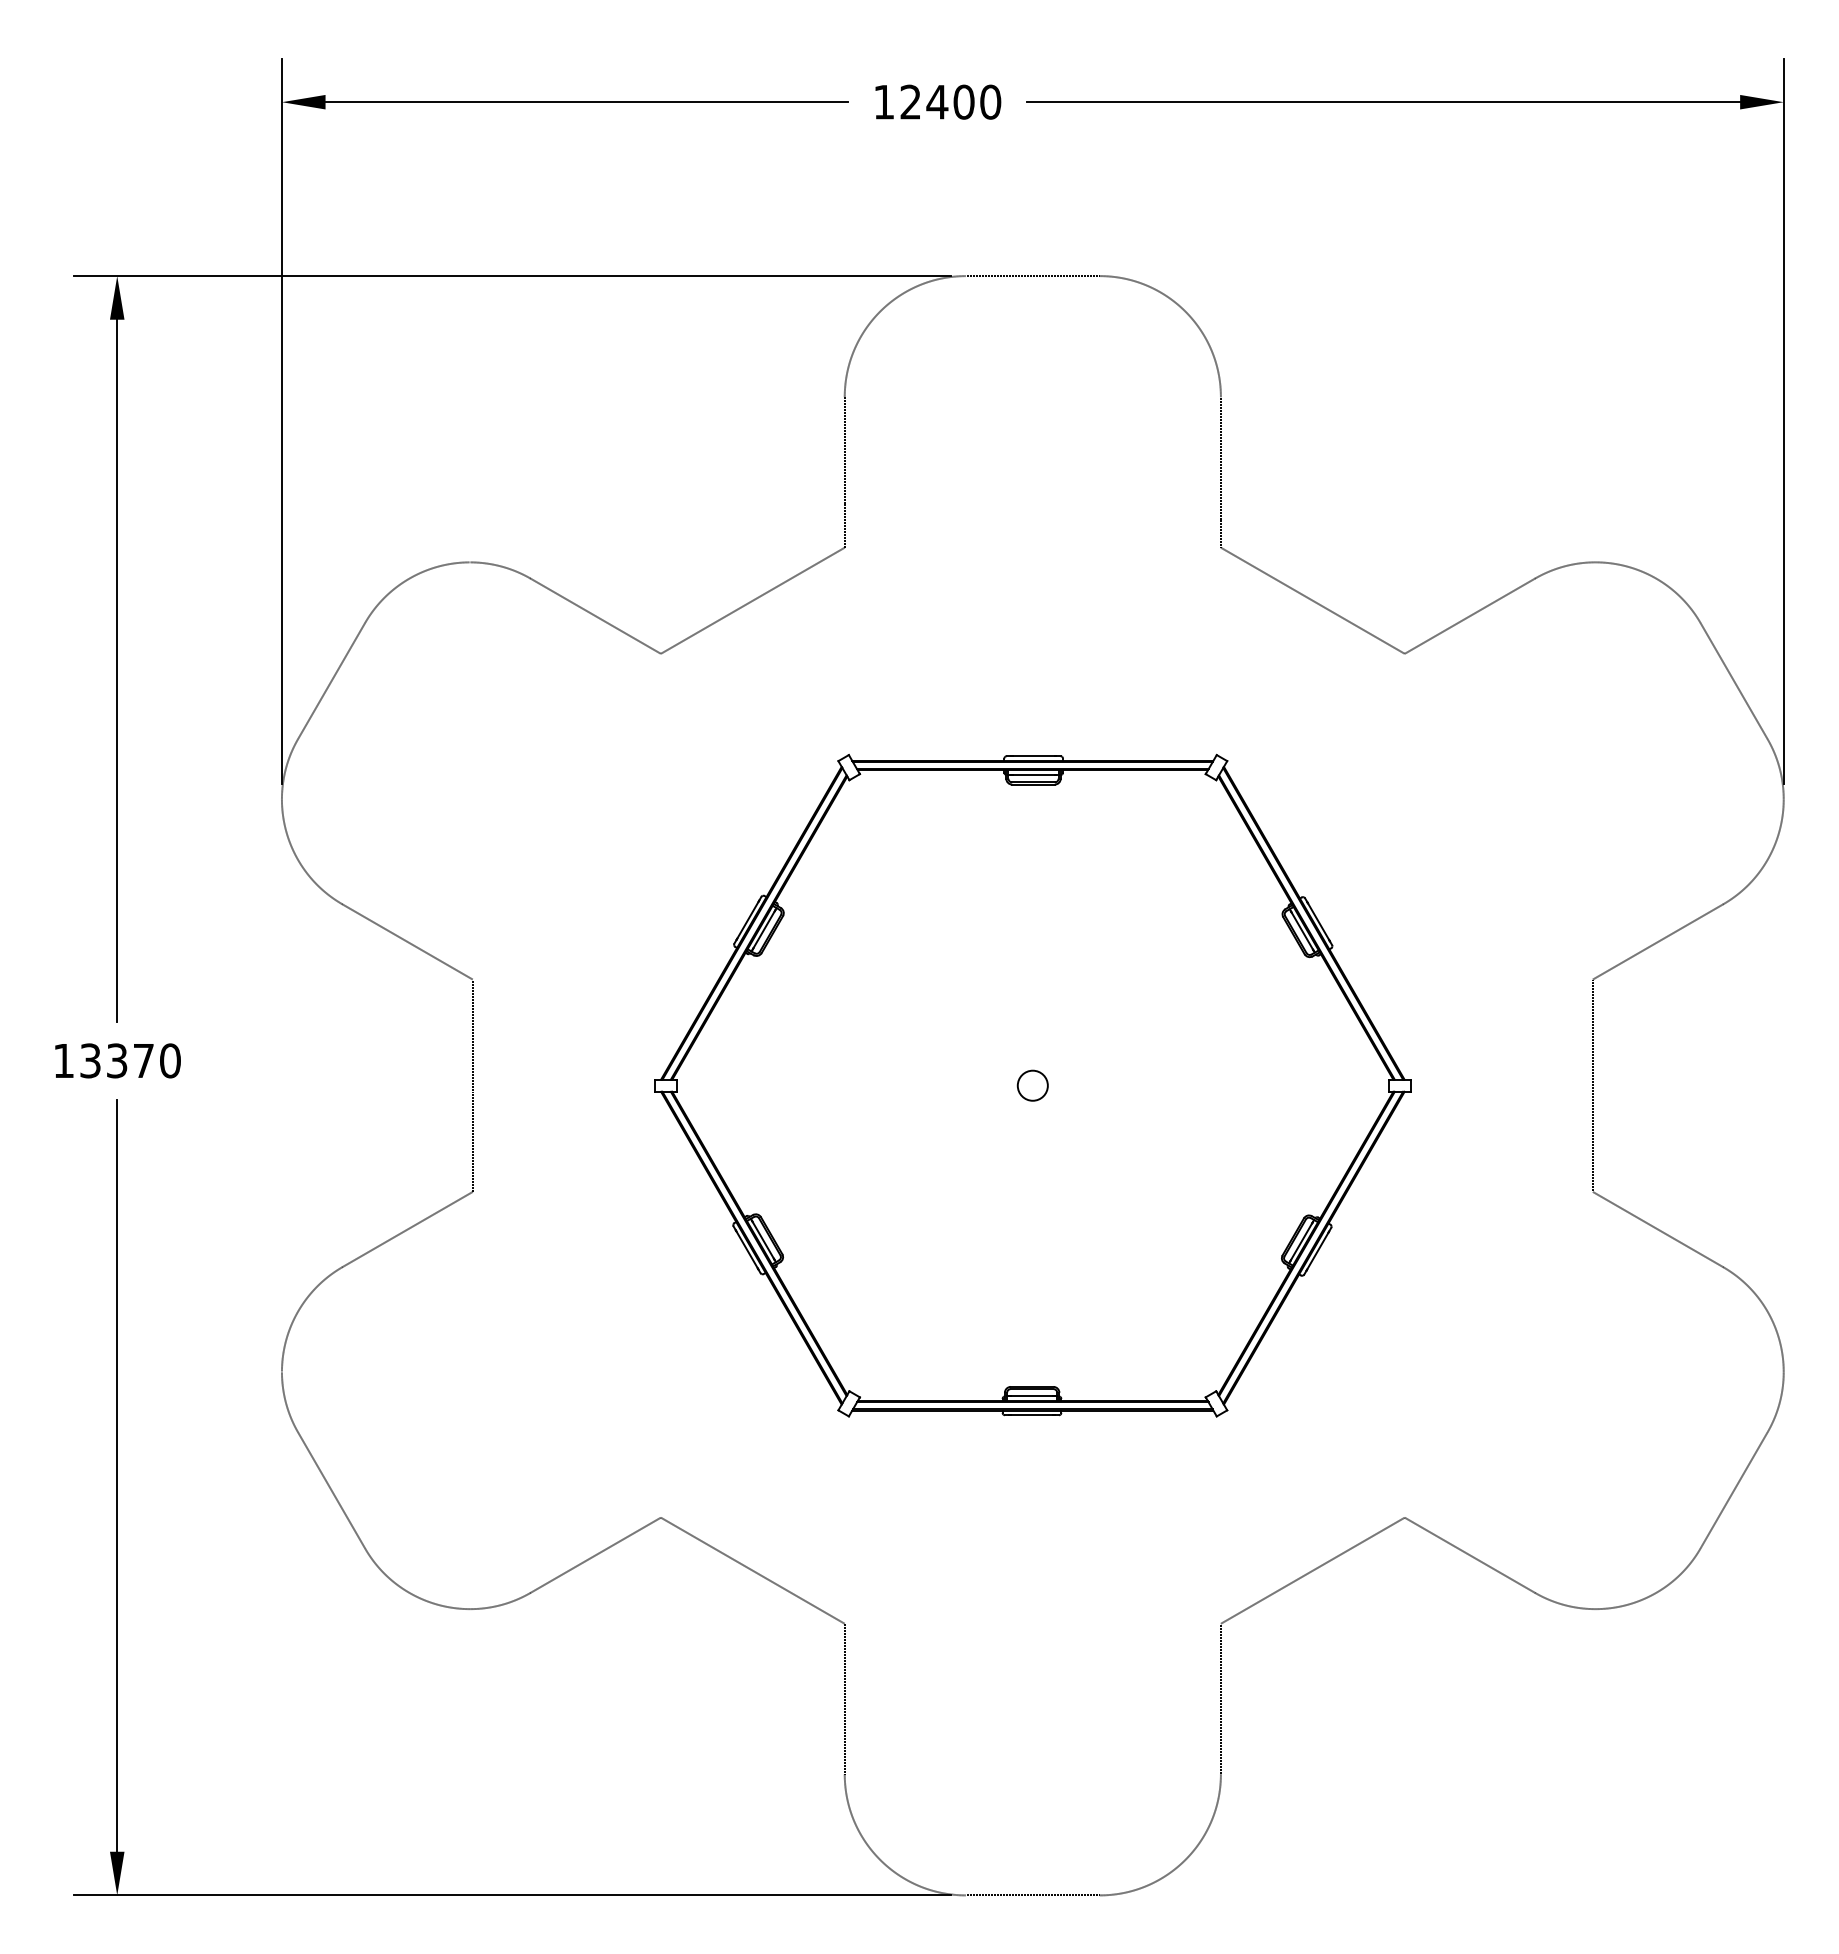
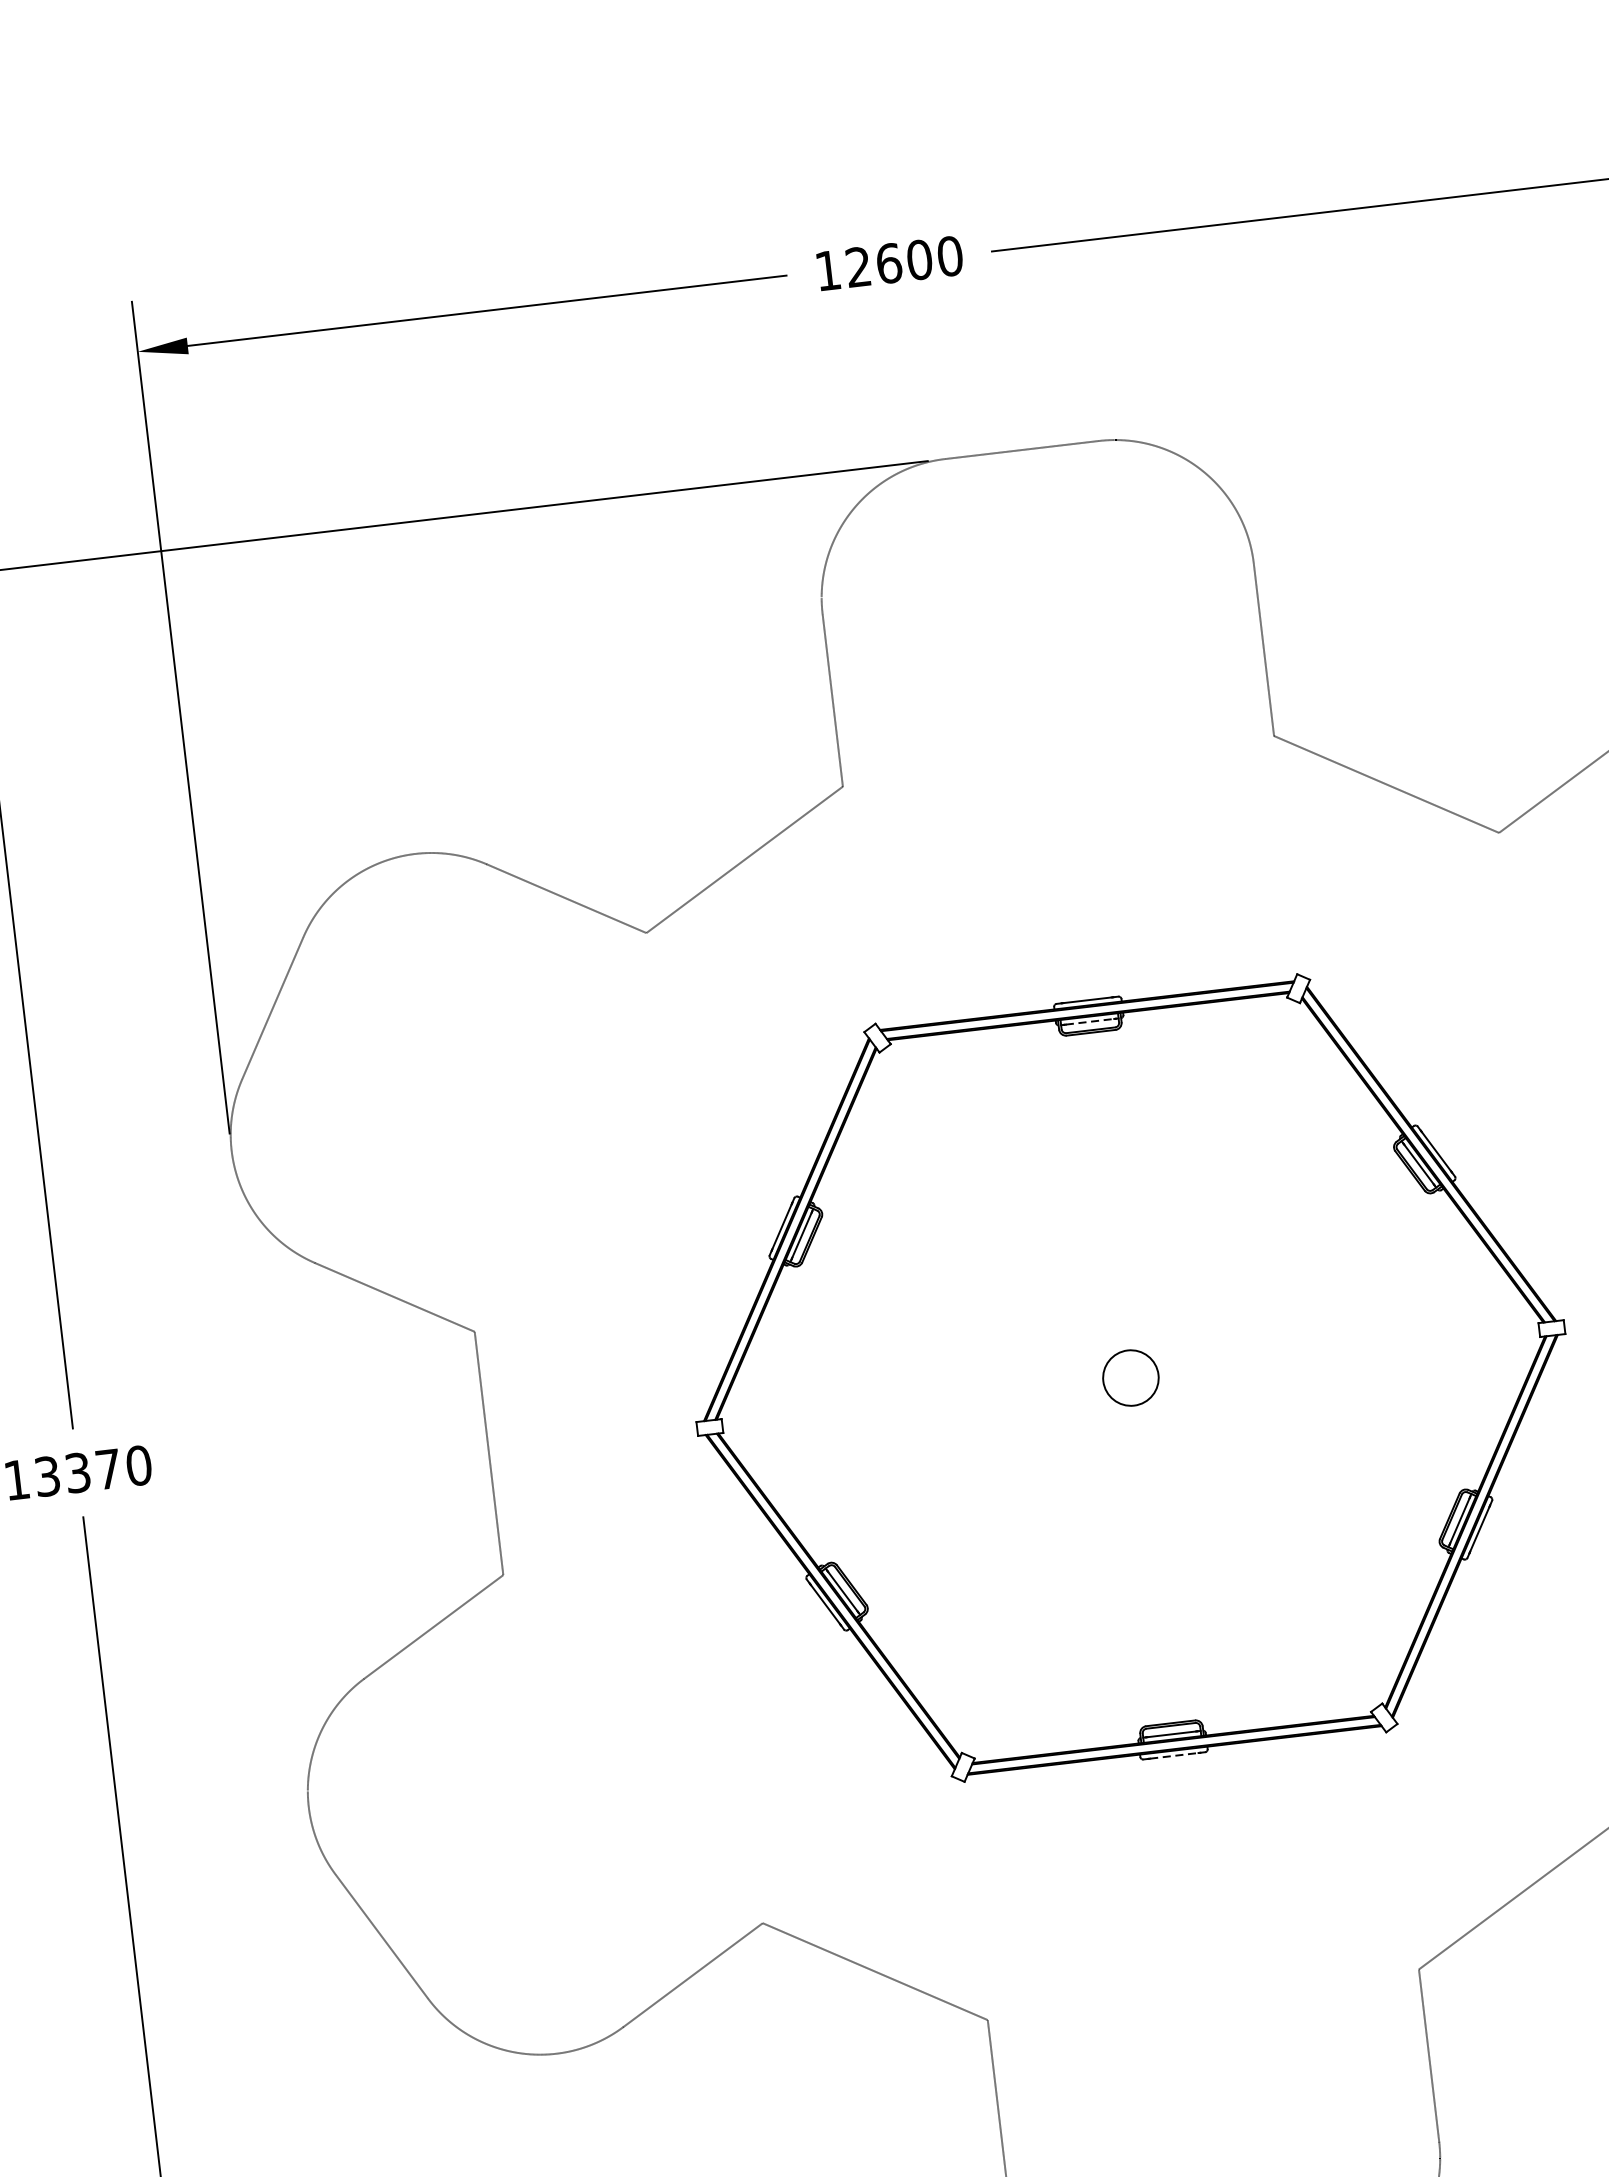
text: (937, 101) -> (889, 262), 12400 -> 12600
line: (1034, 775) -> (1091, 1022), solid -> dashed
circle: (1032, 1085) -> (1130, 1377), size x1.6
line: (1032, 1415) -> (1174, 1756), solid -> dashed

